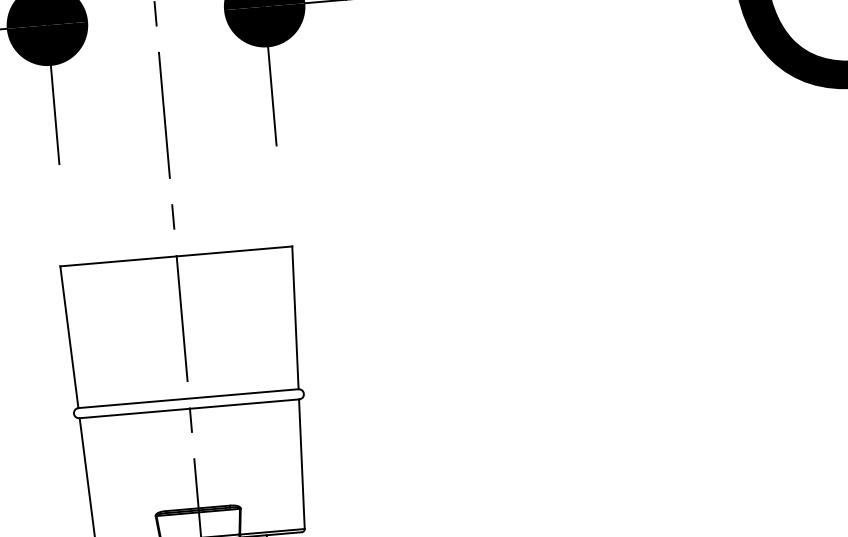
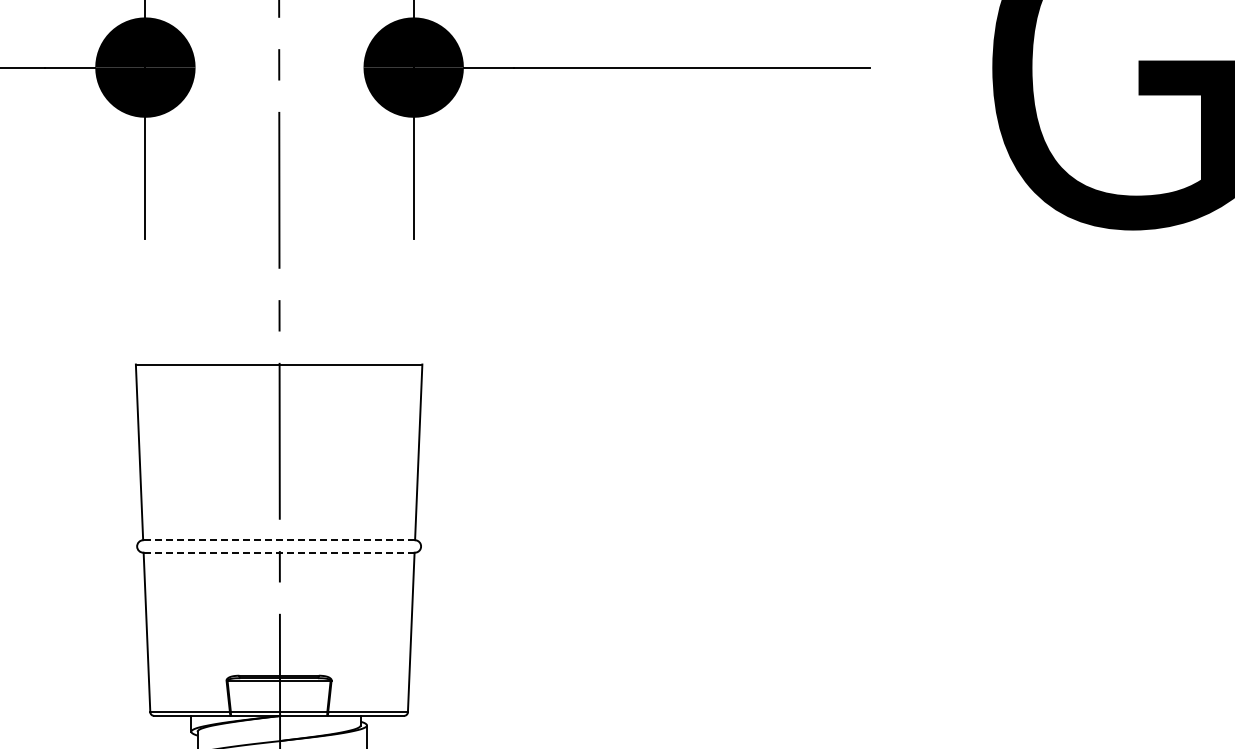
line: (188, 398) -> (279, 540), solid -> dashed
line: (188, 408) -> (278, 552), solid -> dashed

